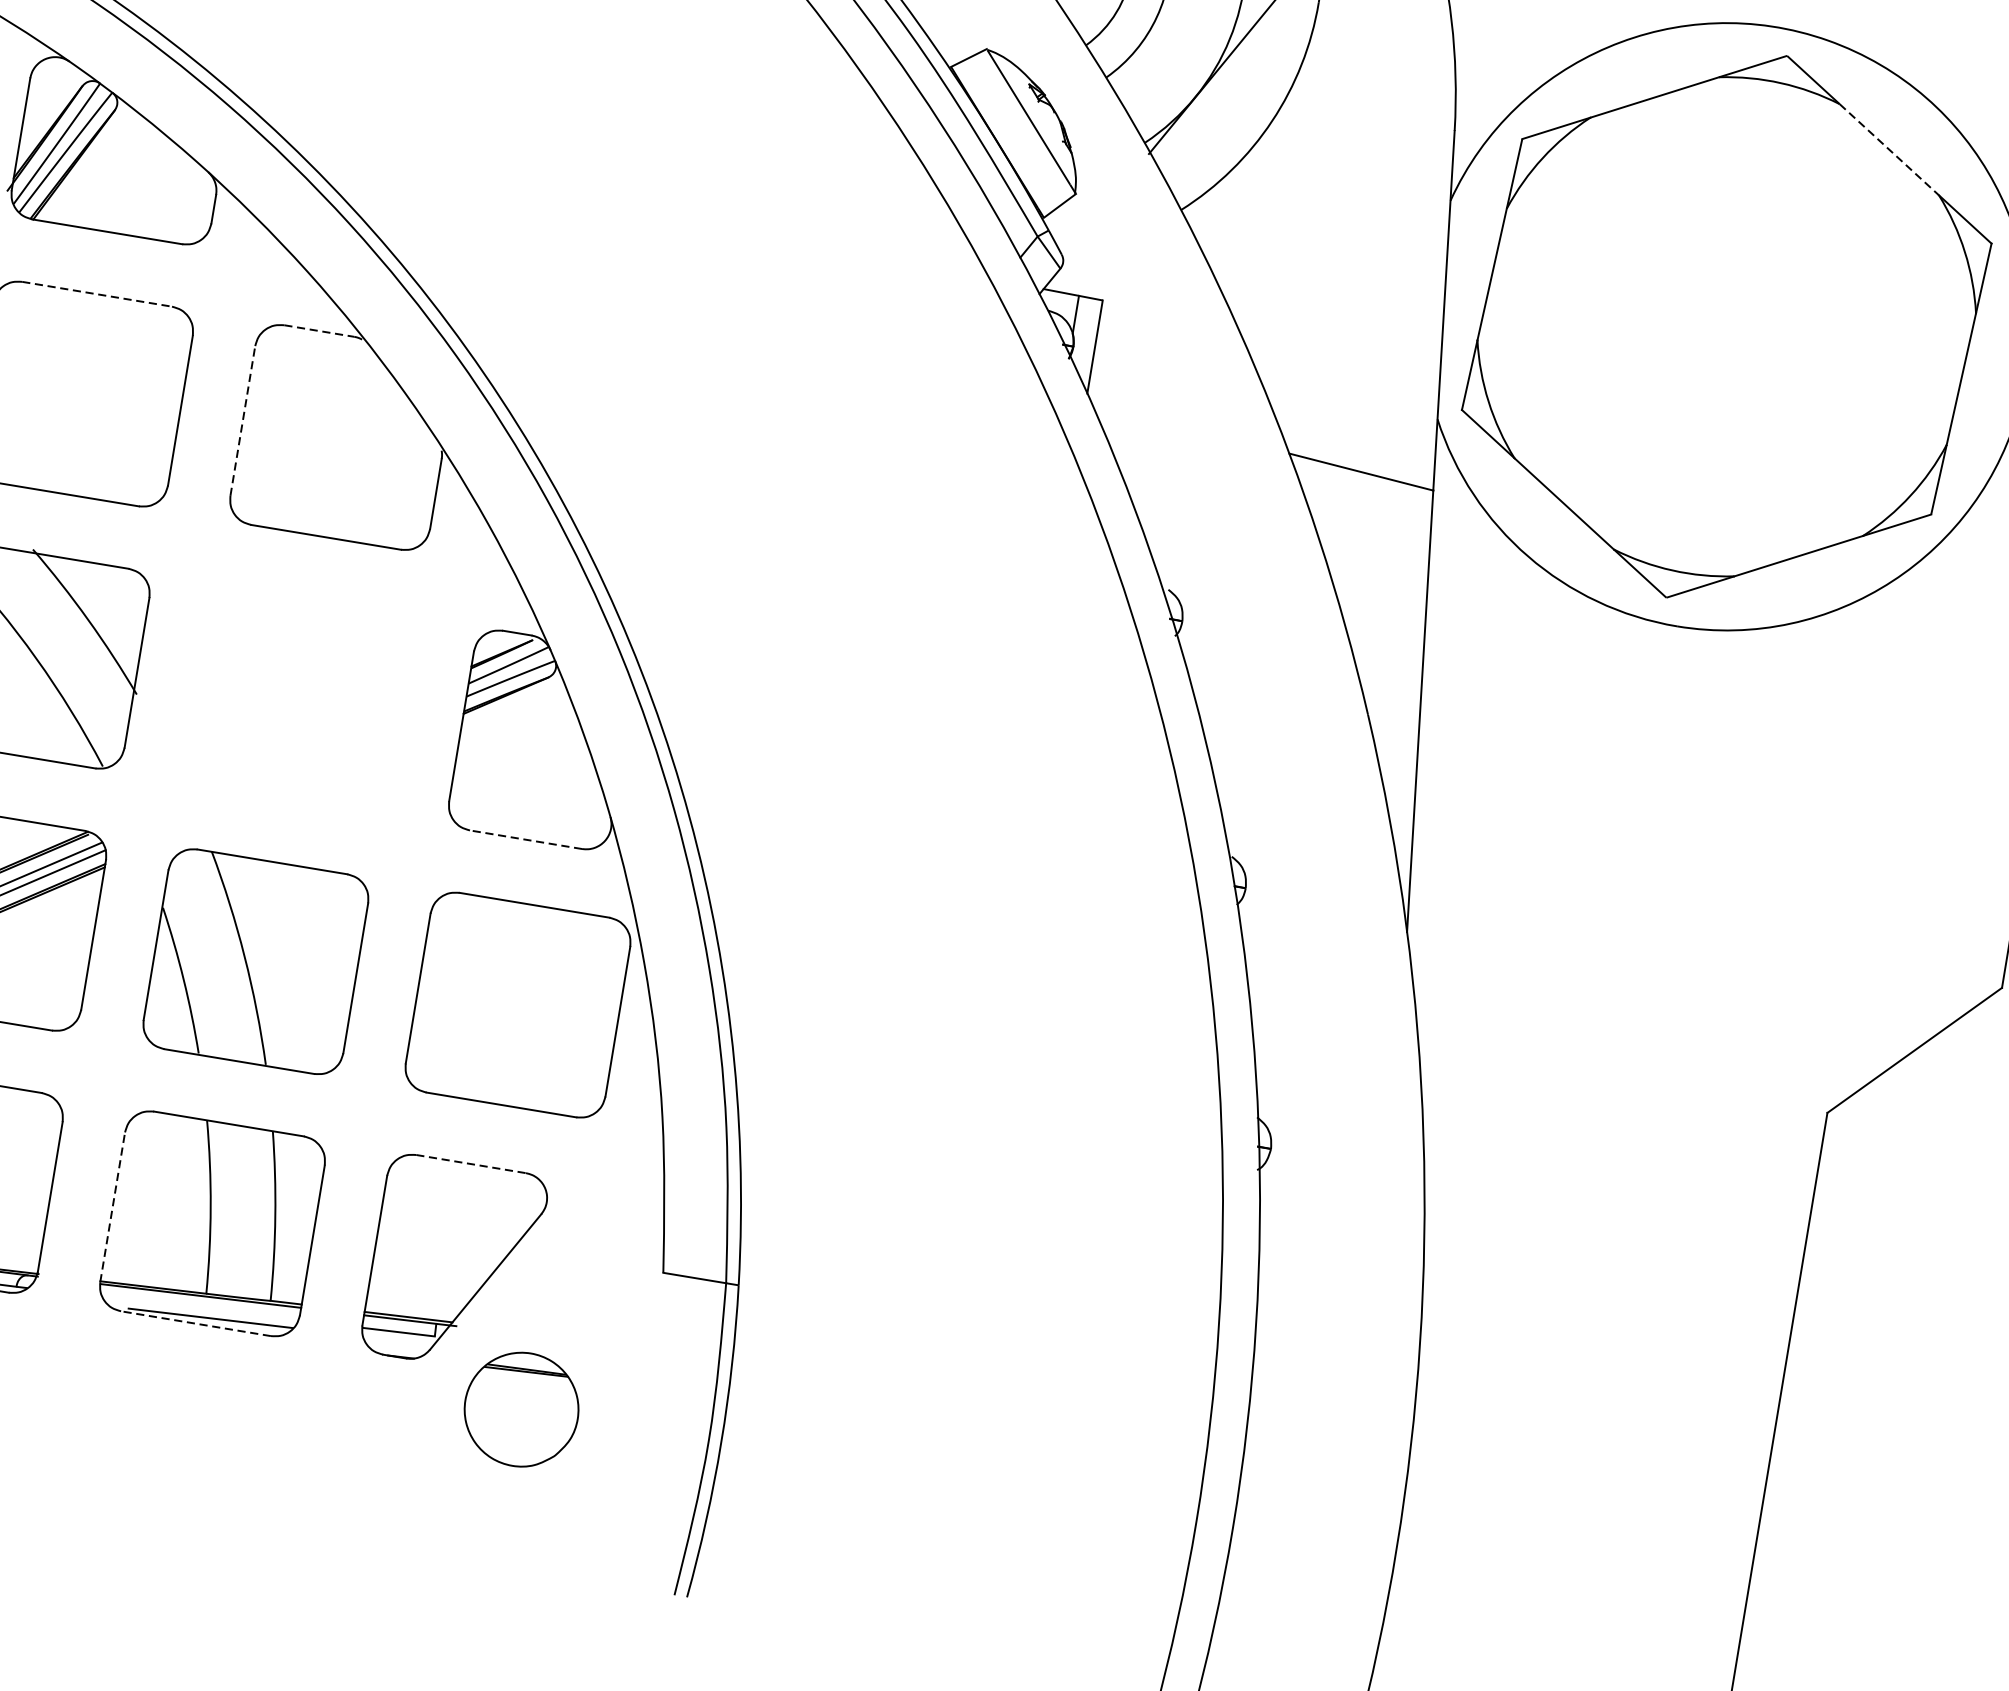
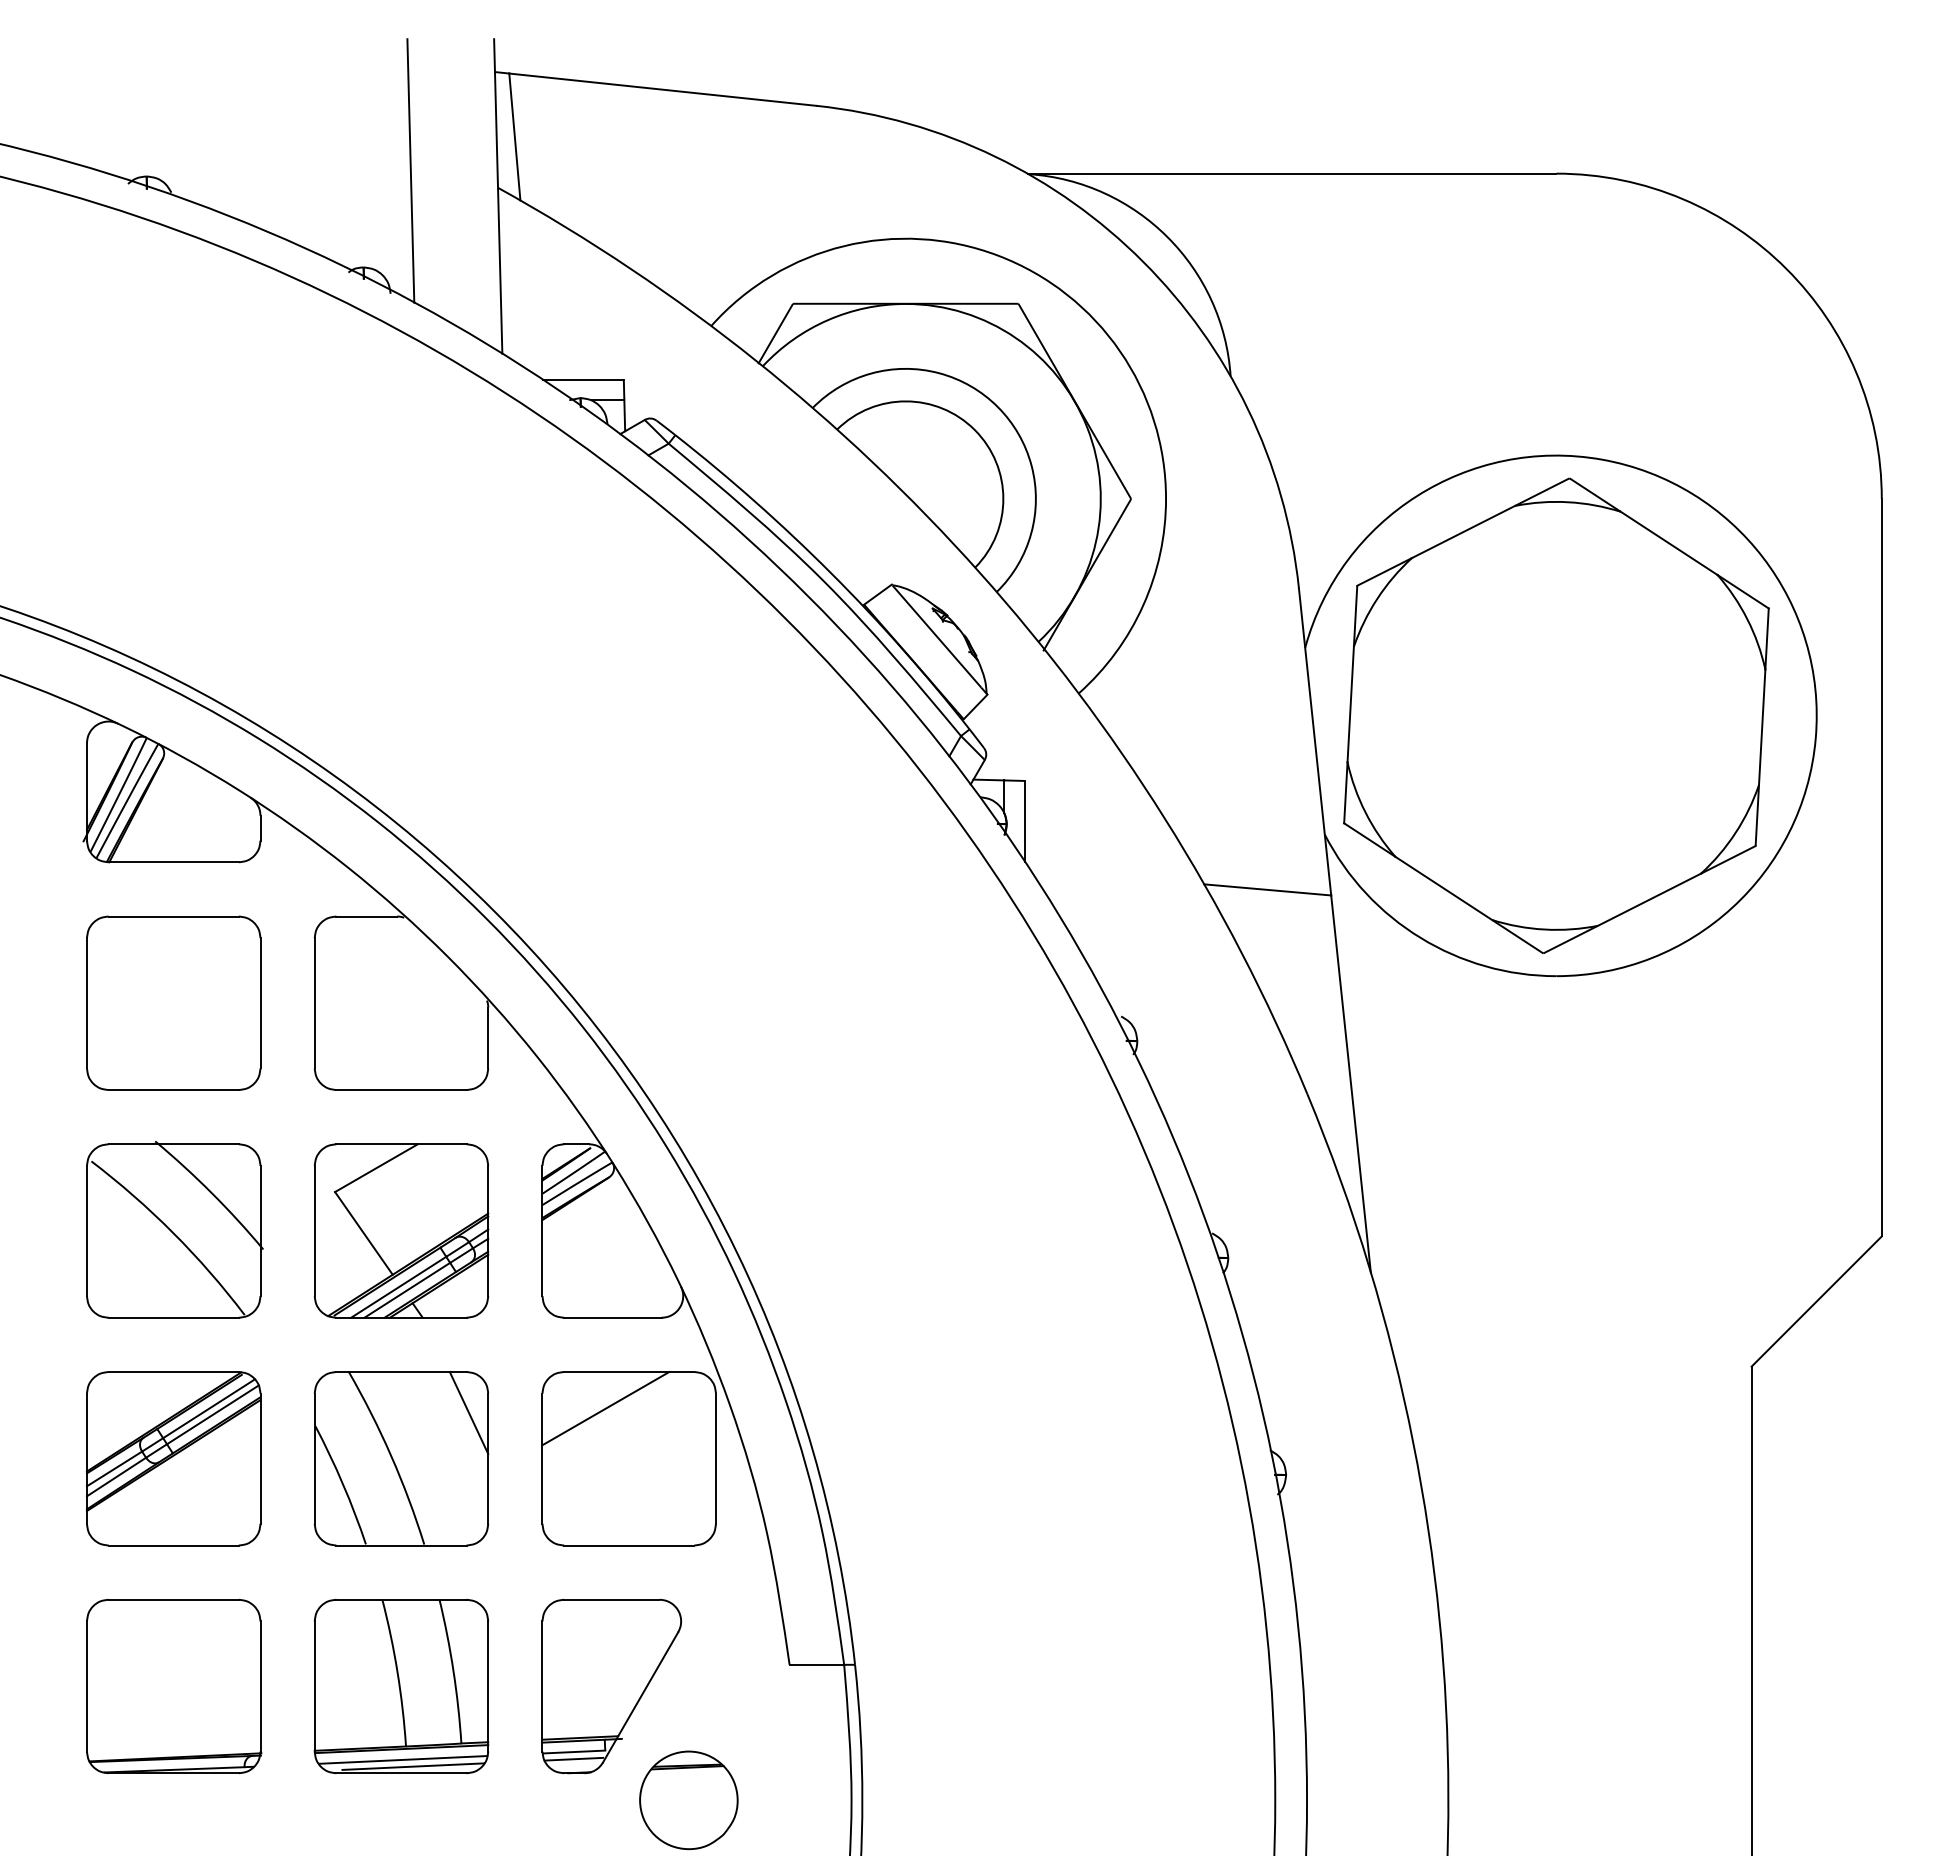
line: (1889, 149) -> (1669, 543), dashed -> solid
line: (97, 294) -> (174, 916), dashed -> solid
line: (320, 331) -> (367, 916), dashed -> solid
line: (242, 420) -> (314, 1002), dashed -> solid
part: (299, 699) -> (401, 1230), added
line: (525, 839) -> (612, 1317), dashed -> solid
line: (341, 921) -> (468, 1412), added
line: (500, 942) -> (605, 1408), added
line: (470, 1163) -> (611, 1599), dashed -> solid
line: (112, 1207) -> (314, 1686), dashed -> solid
line: (200, 1308) -> (403, 1759), added
line: (194, 1323) -> (400, 1773), dashed -> solid
line: (396, 1339) -> (573, 1758), added

